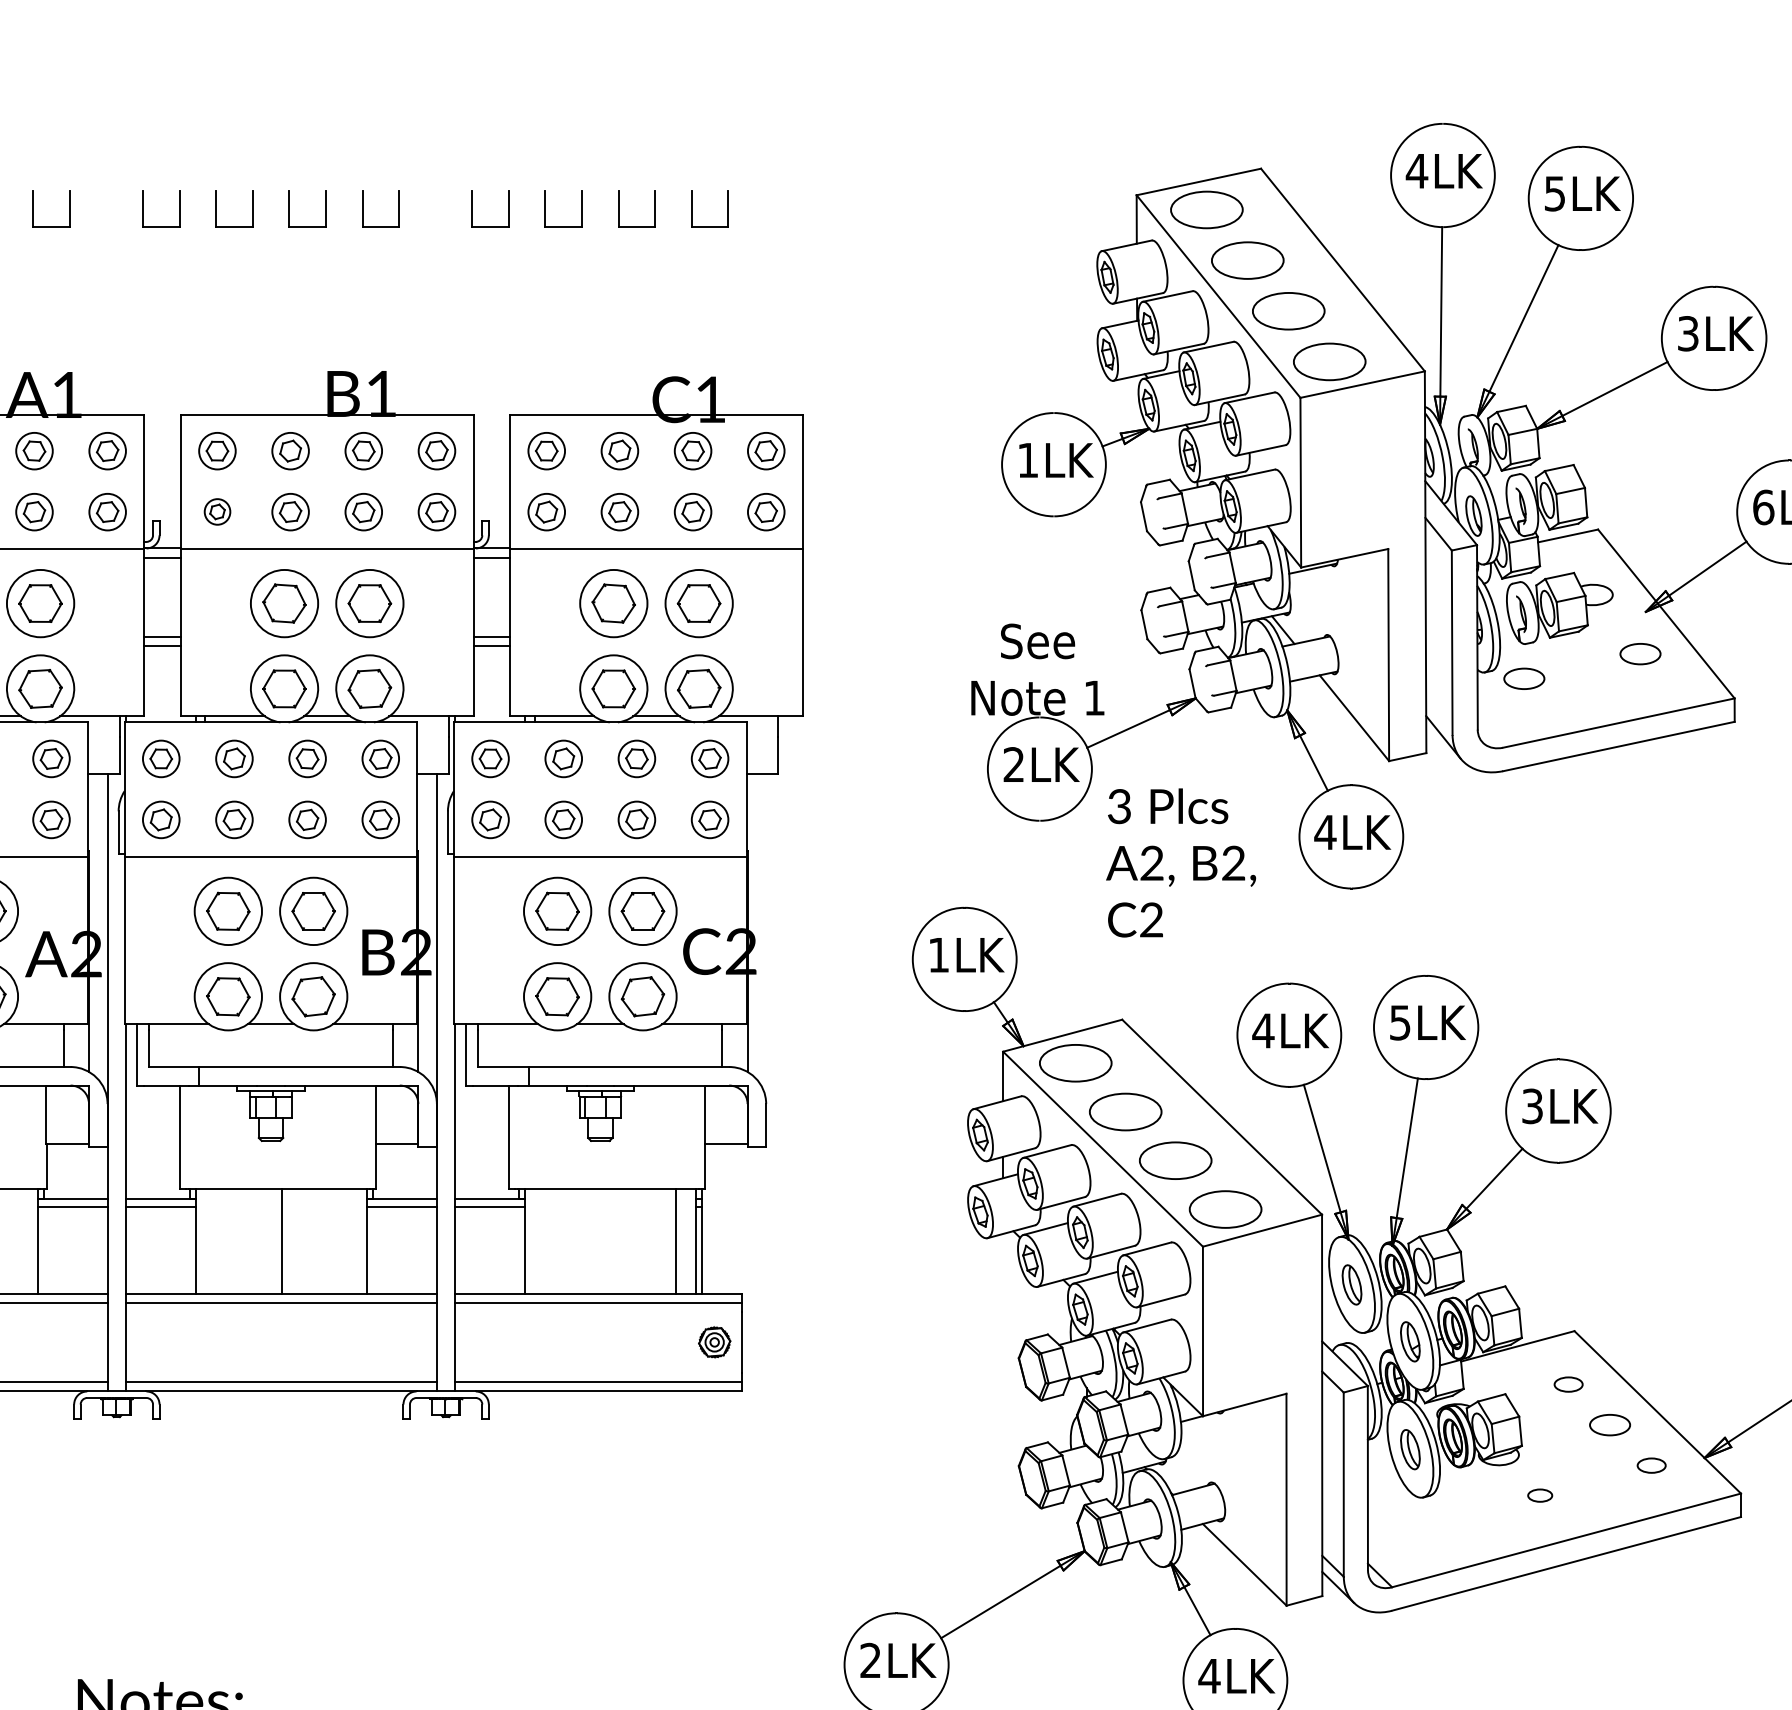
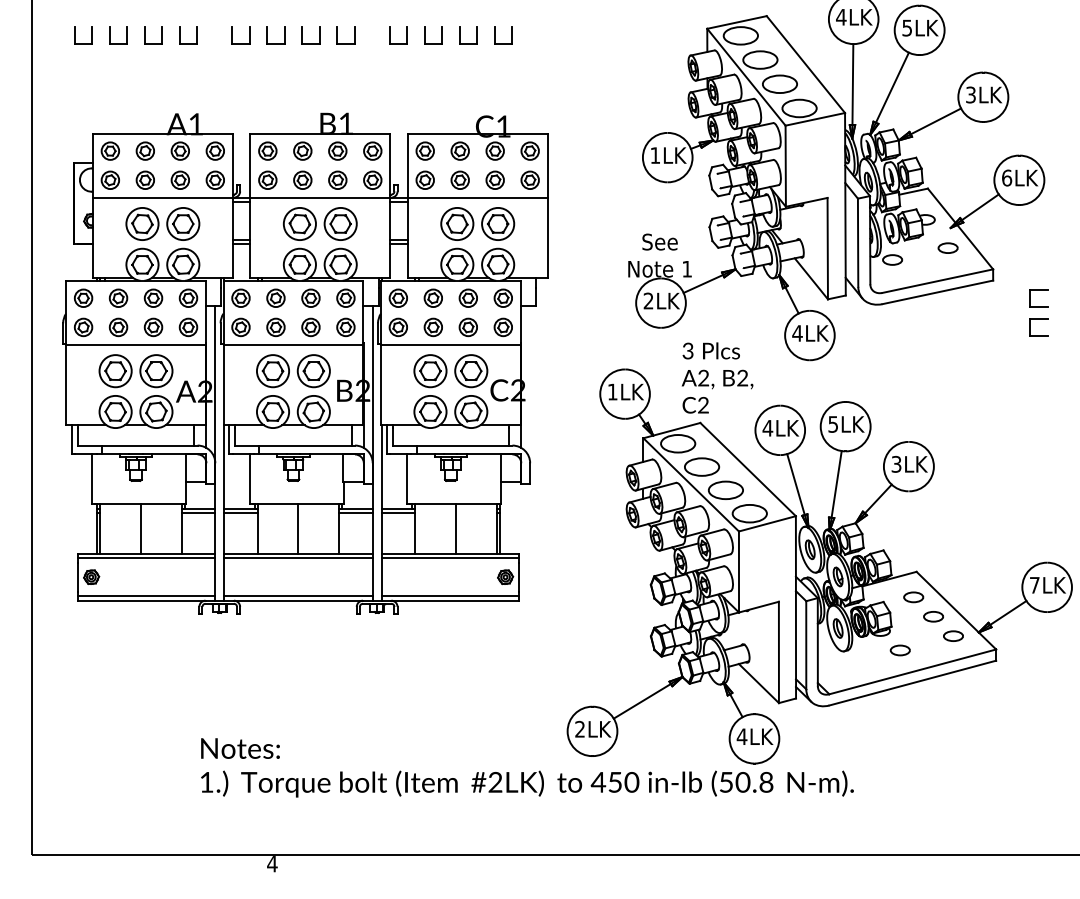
part: (216, 510) -> (267, 179), size x1.43
text: (1181, 861) -> (717, 377), moved
line: (674, 1242) -> (455, 529), moved
part: (1568, 1384) -> (913, 597), size x1.43
part: (1651, 1464) -> (953, 635), size x1.43
part: (1538, 1495) -> (899, 650), size x1.67

